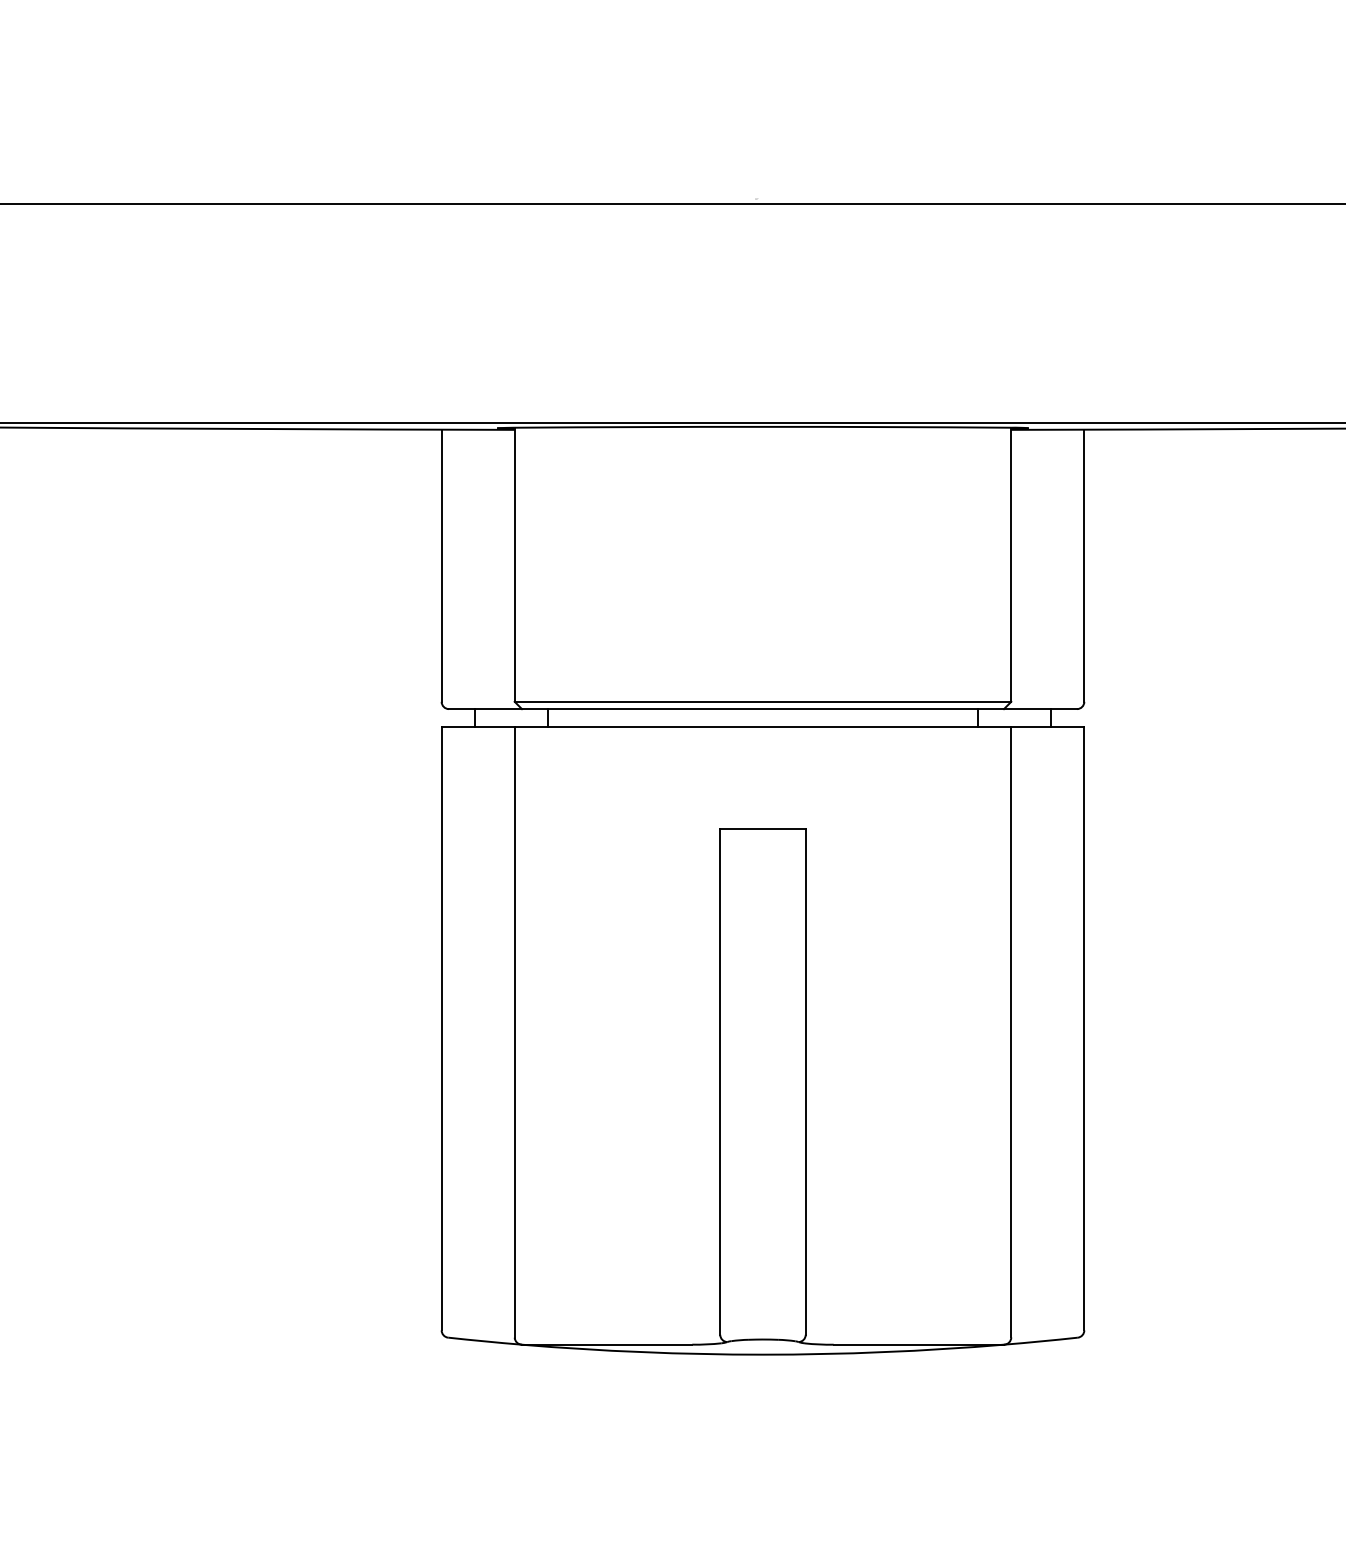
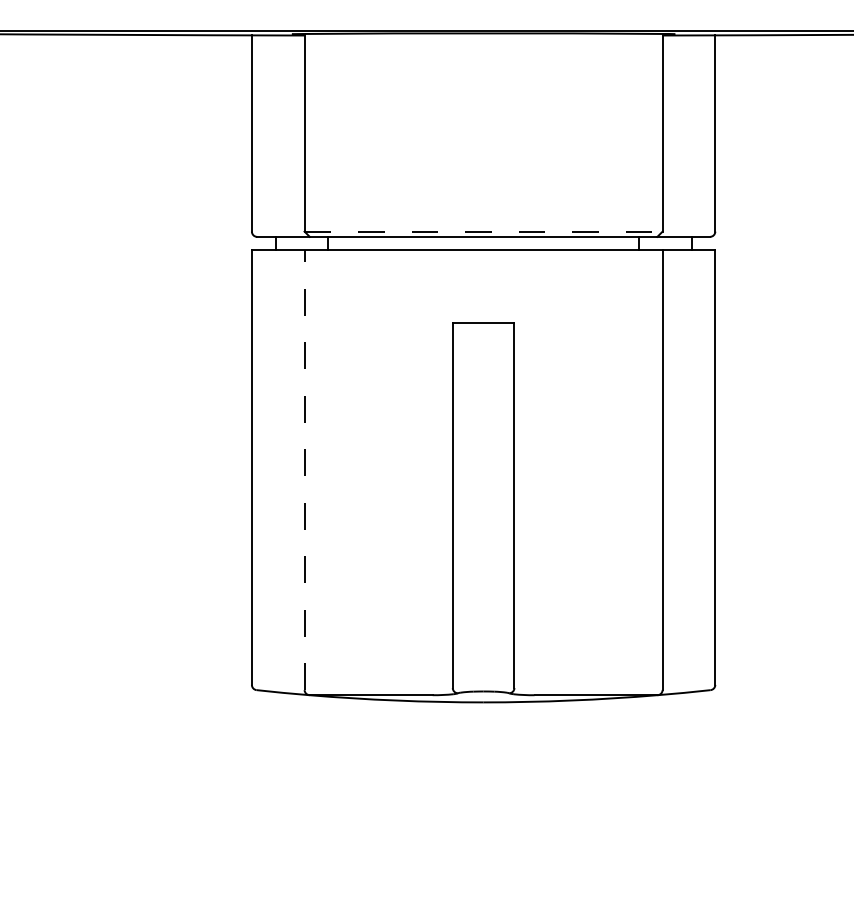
line: (763, 701) -> (483, 231), solid -> dashed
line: (514, 1032) -> (304, 470), solid -> dashed

